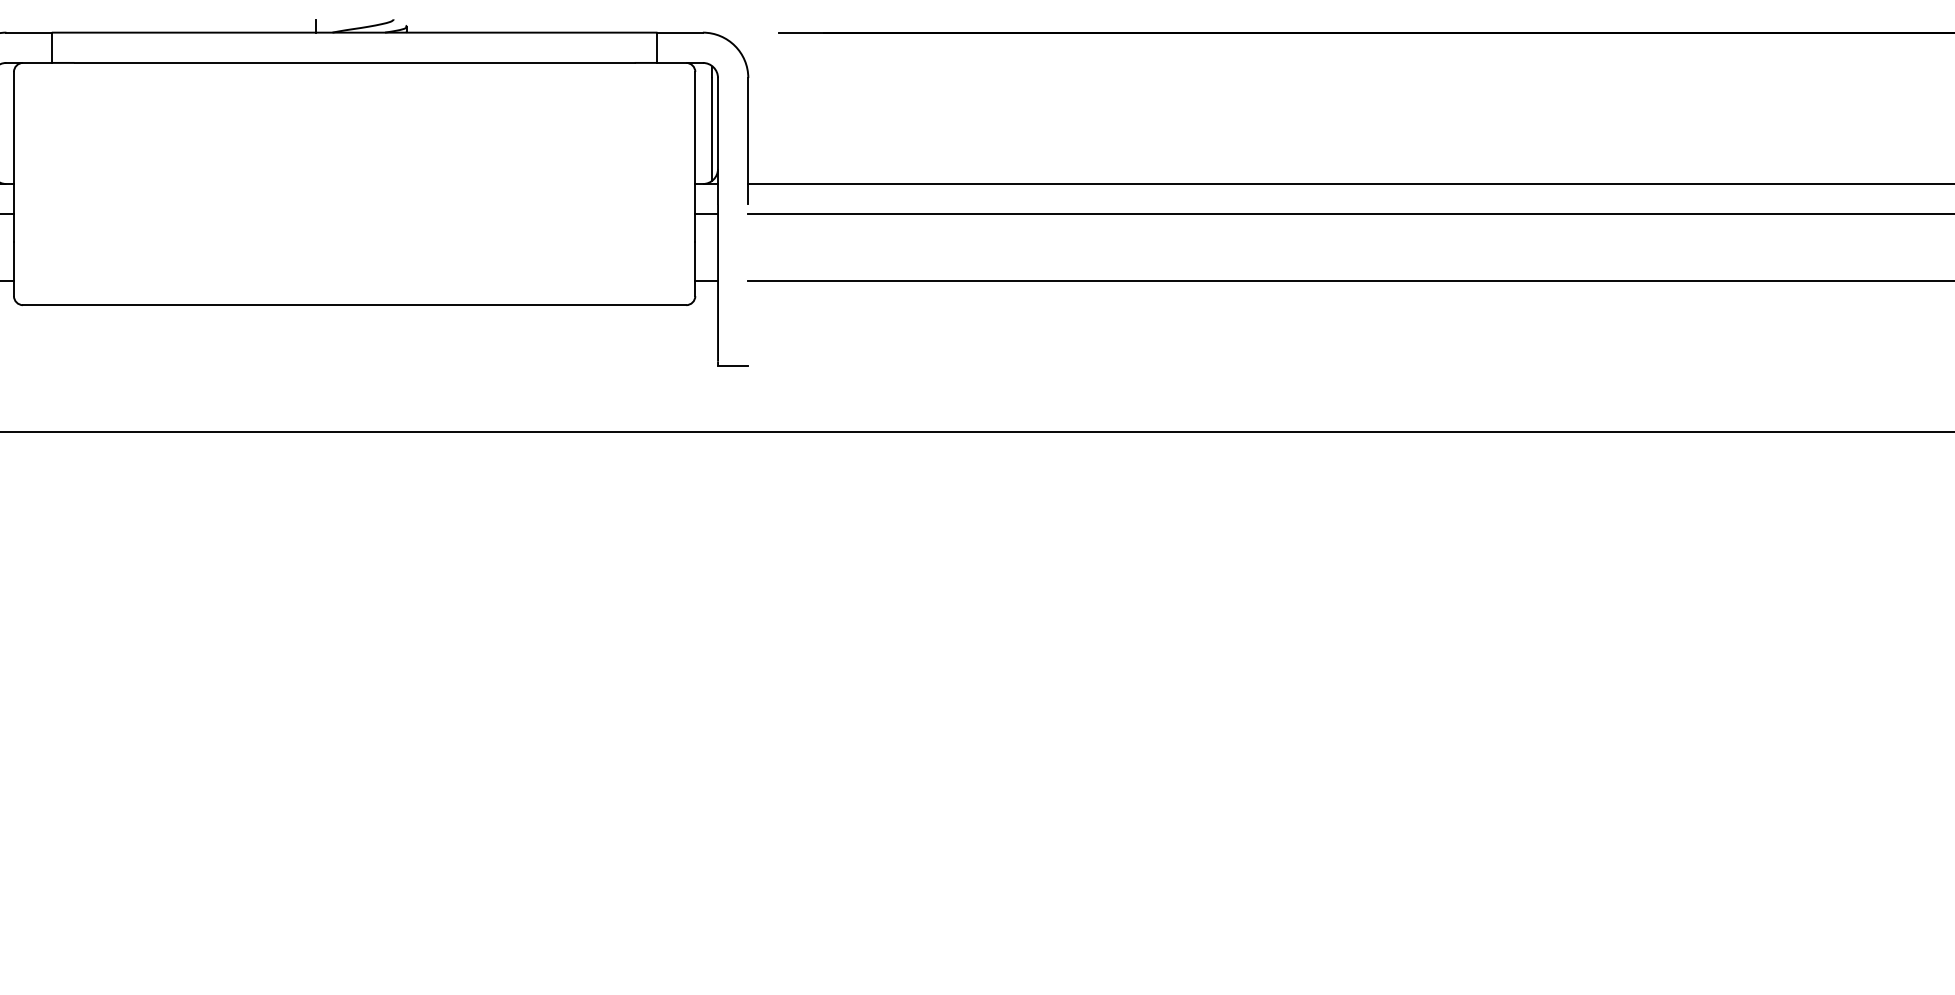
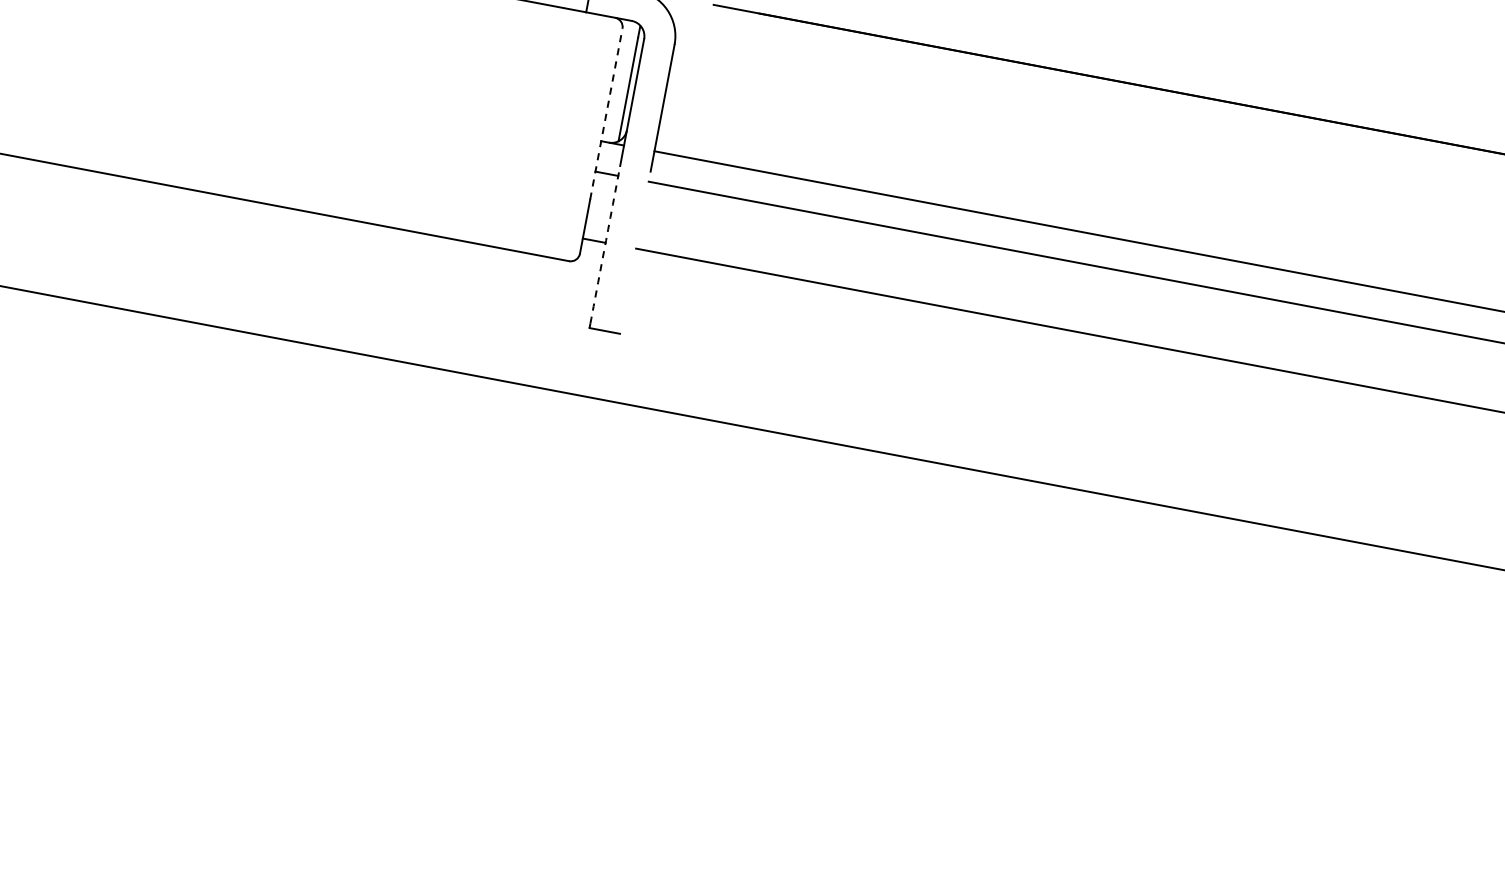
line: (695, 156) -> (606, 113), solid -> dashed
arc: (718, 284) -> (605, 246), solid -> dashed

